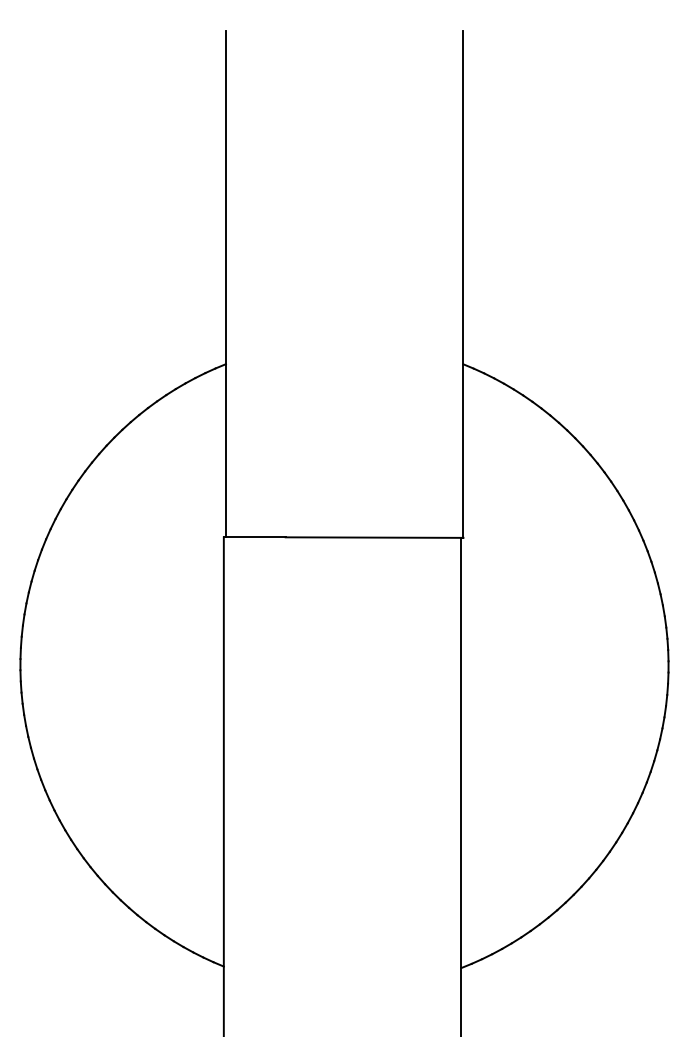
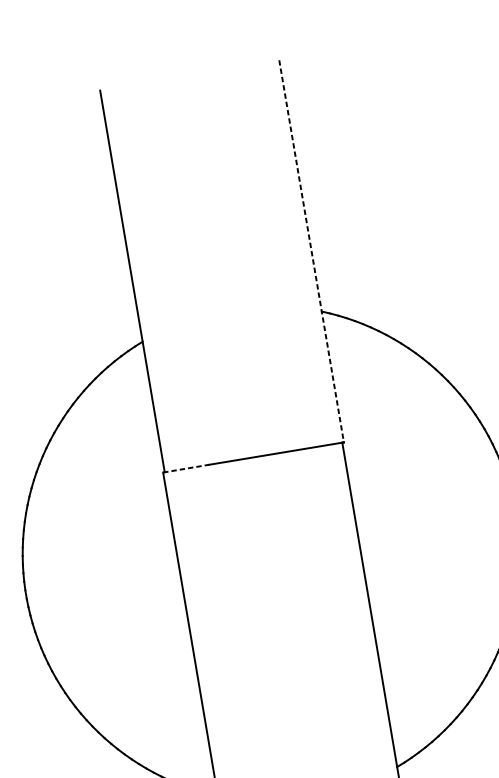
line: (463, 284) -> (311, 251), solid -> dashed
line: (254, 537) -> (186, 468), solid -> dashed

